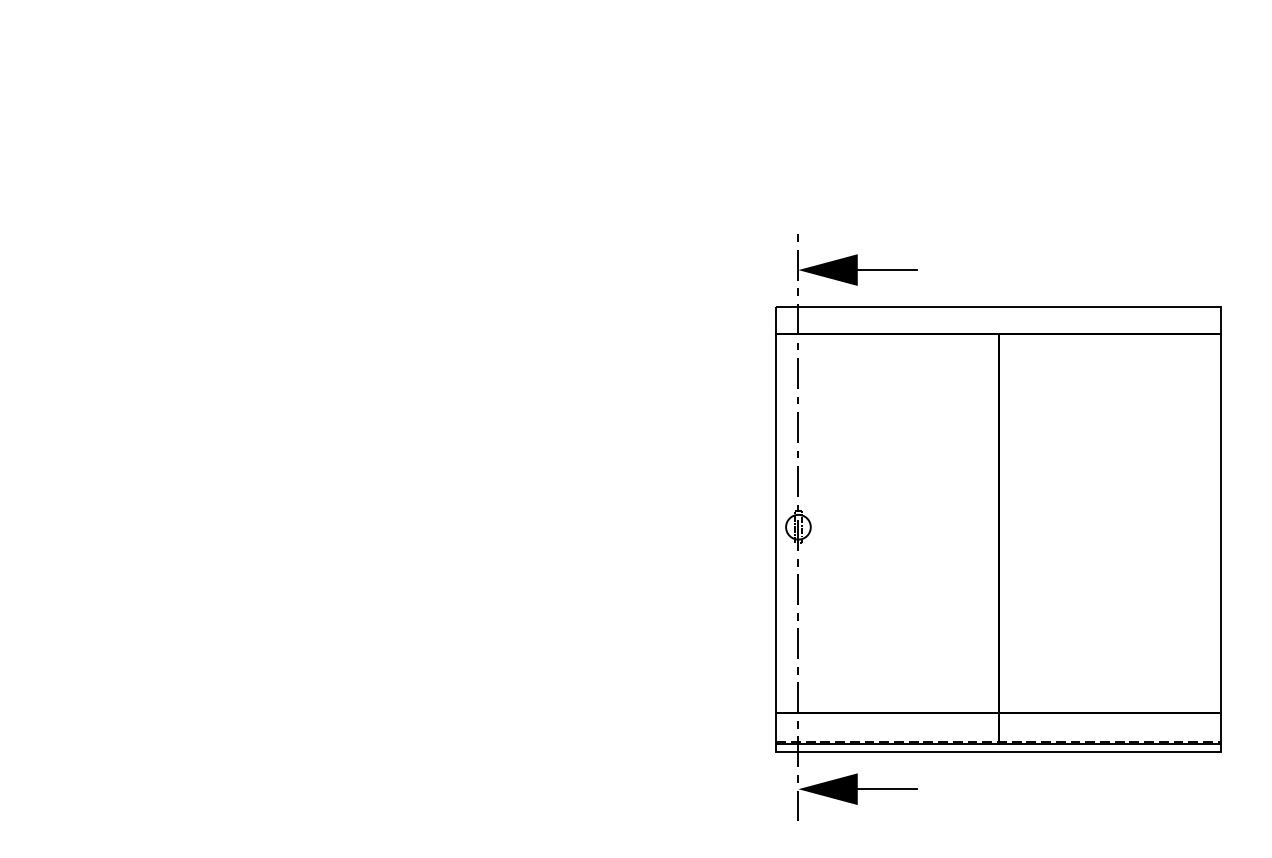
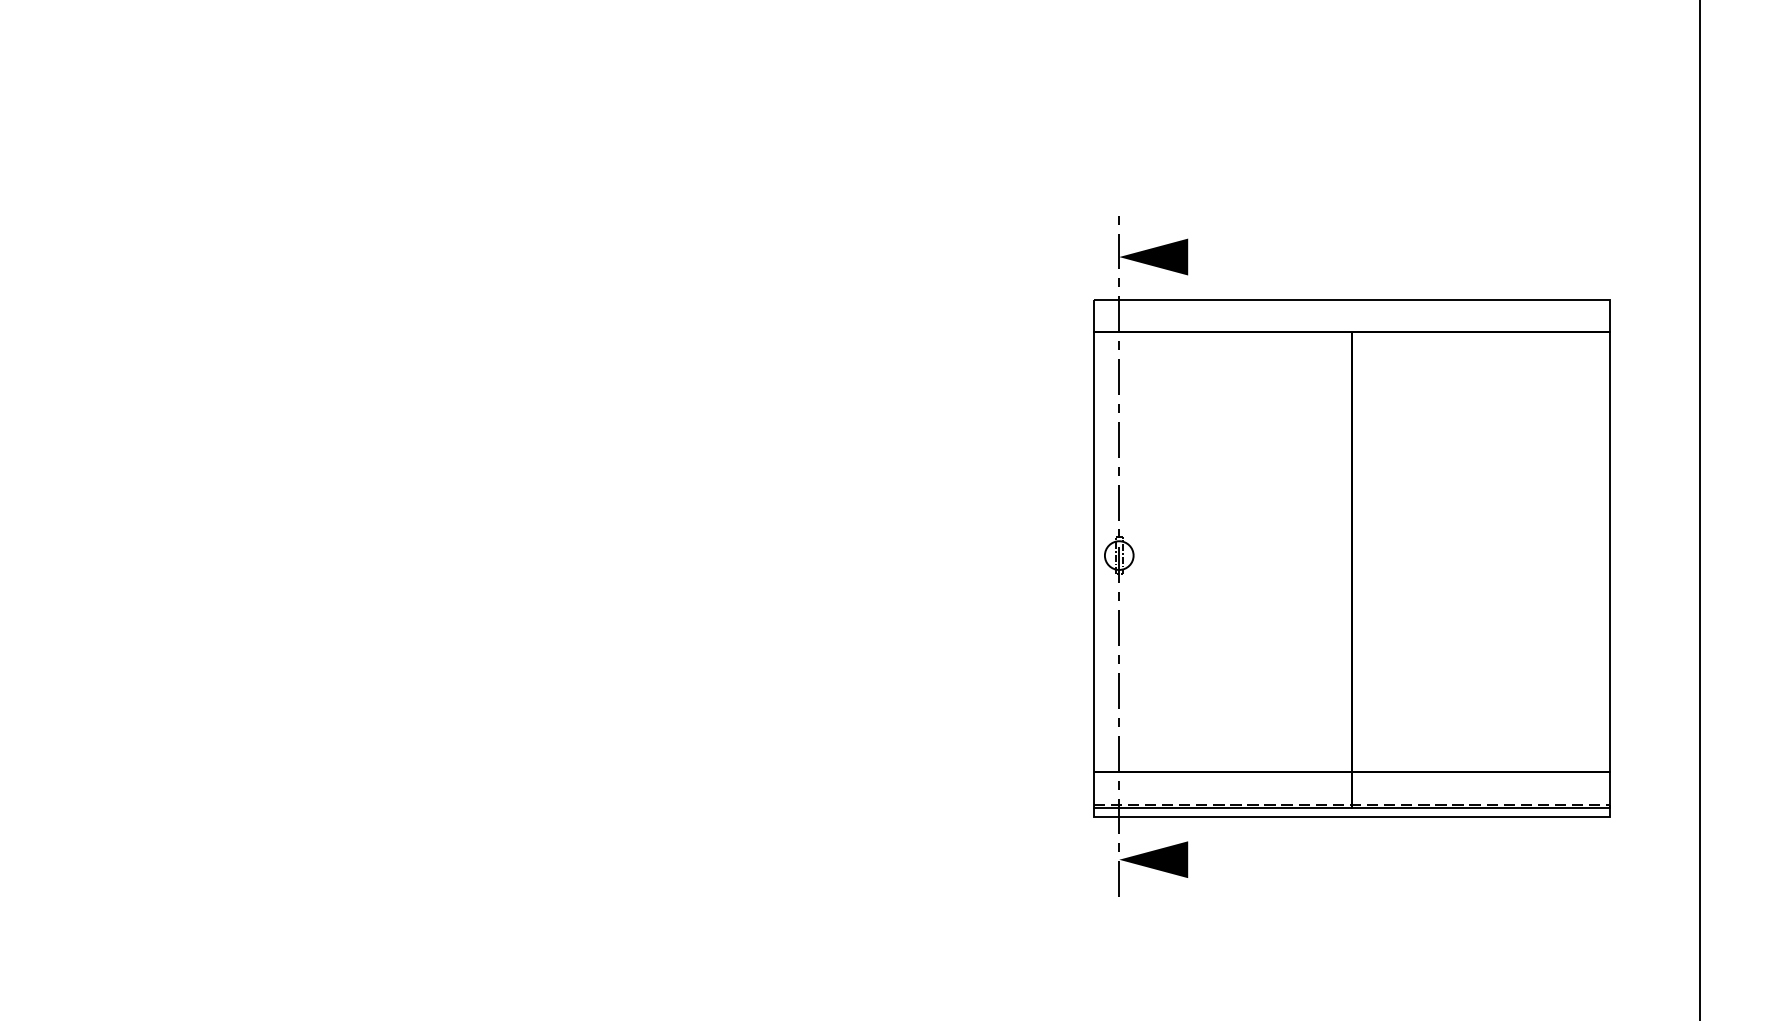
line: (887, 270) -> (1222, 257), removed
line: (887, 788) -> (1222, 859), removed

